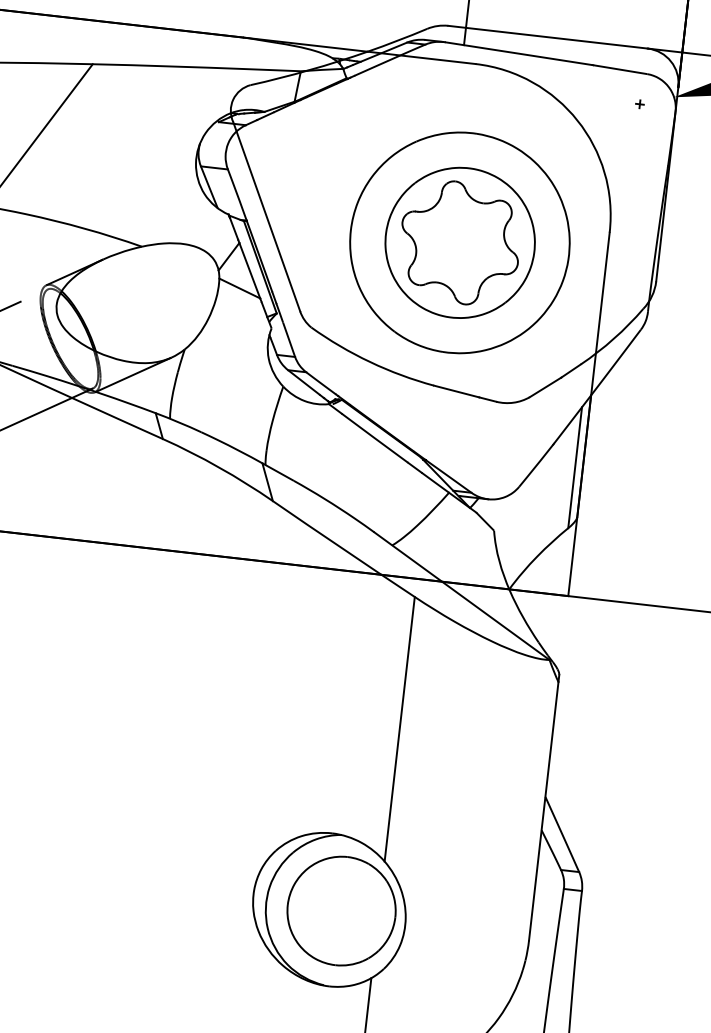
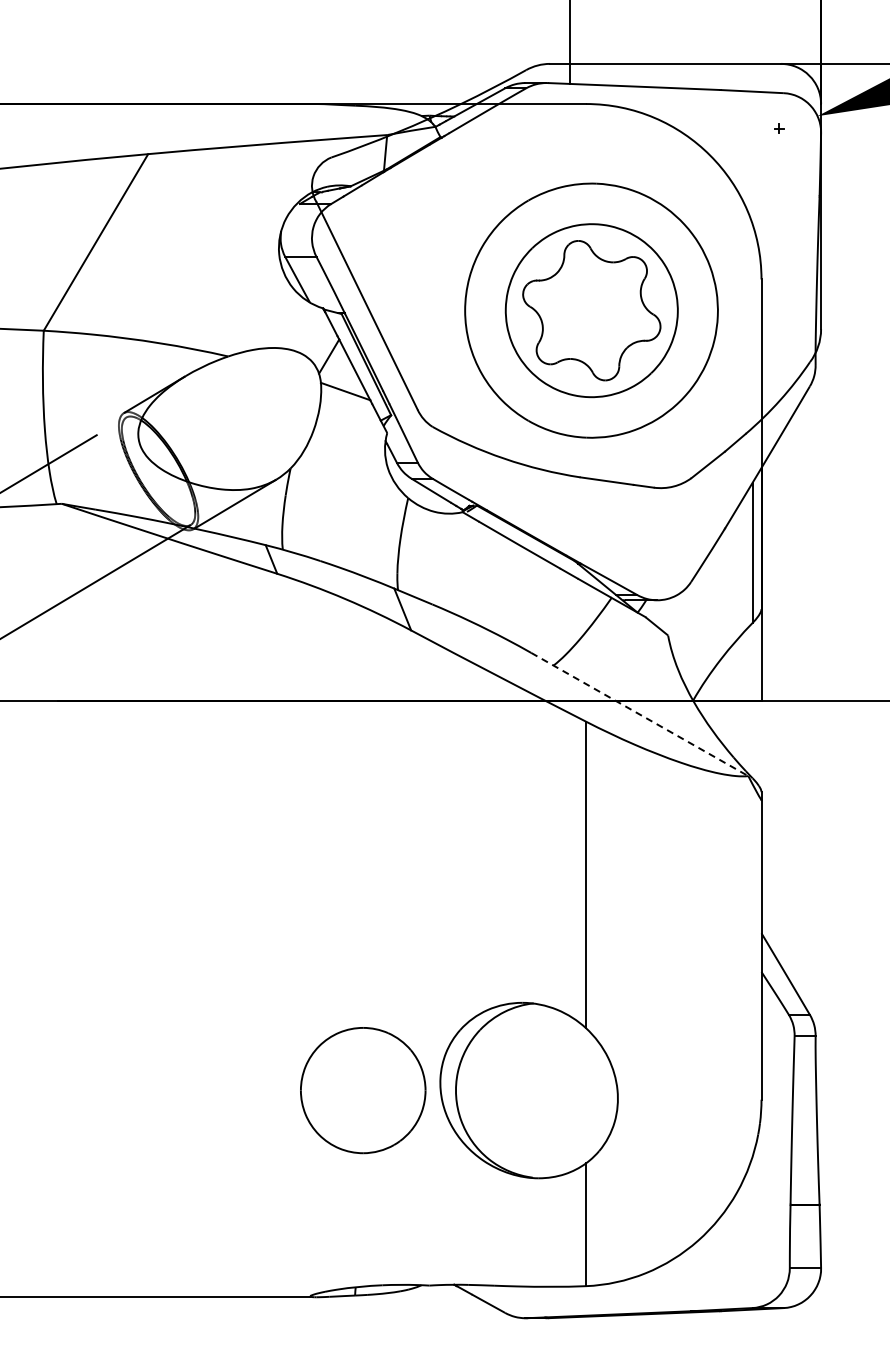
line: (461, 596) -> (639, 714), solid -> dashed
part: (341, 911) -> (363, 1090), moved

